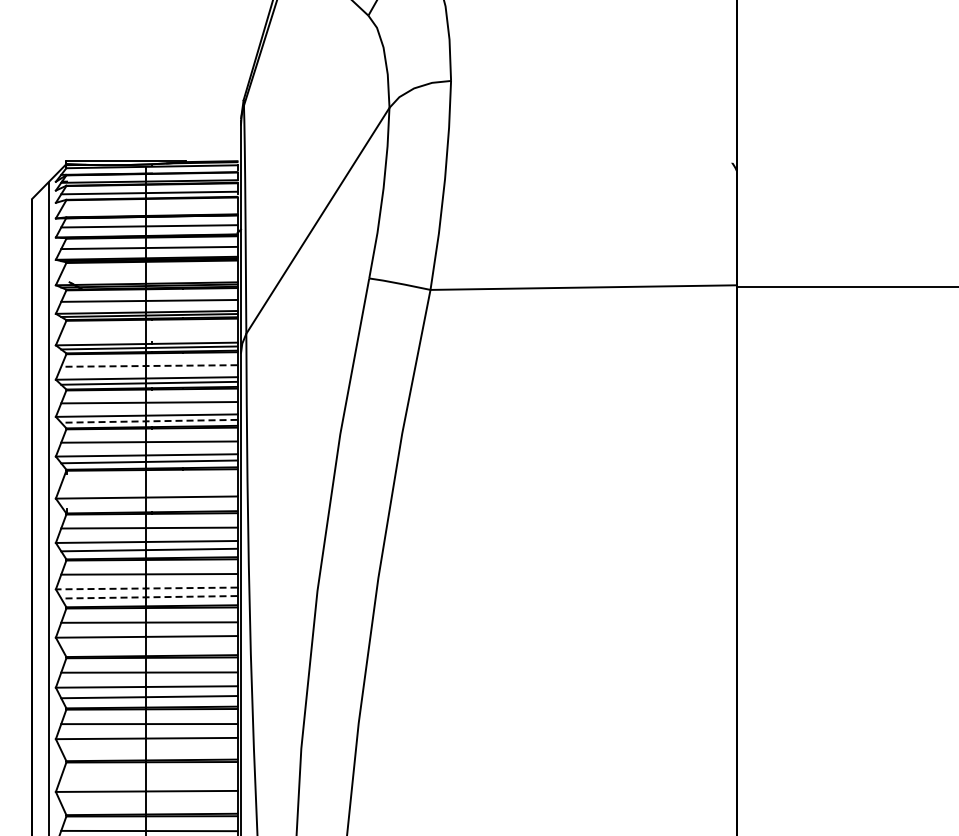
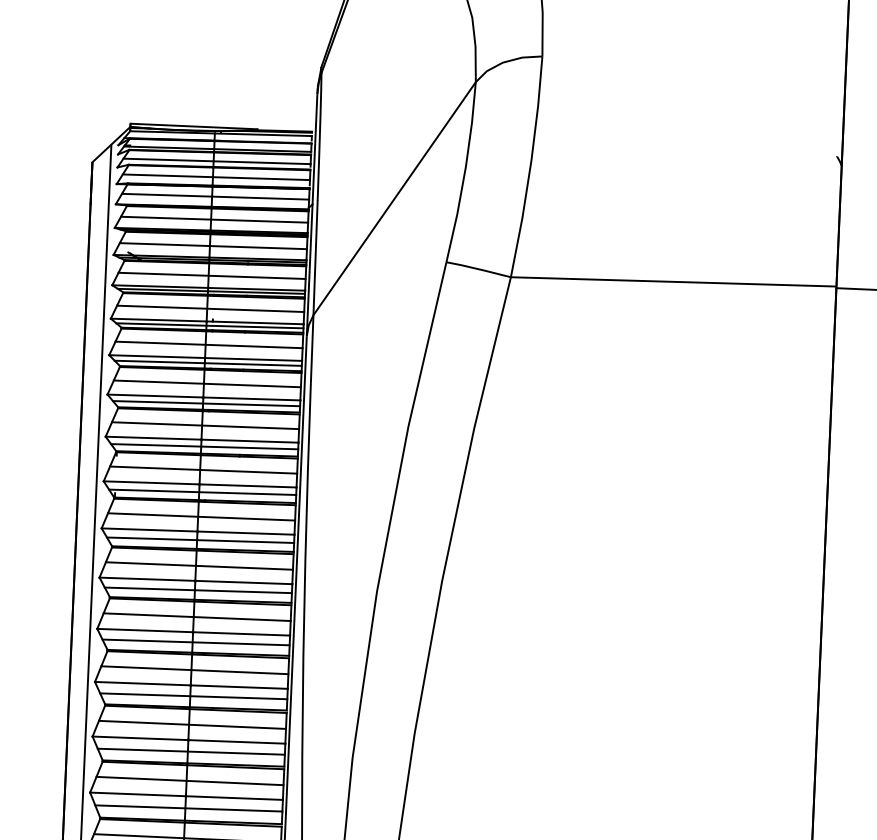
line: (149, 207) -> (216, 176), added
line: (149, 272) -> (213, 245), added
line: (149, 331) -> (210, 308), added
line: (148, 366) -> (208, 345), dashed -> solid
line: (148, 421) -> (205, 403), dashed -> solid
line: (149, 483) -> (203, 469), added
line: (149, 504) -> (202, 491), added
line: (146, 588) -> (195, 580), dashed -> solid
line: (148, 597) -> (197, 590), dashed -> solid
line: (149, 646) -> (196, 642), added
line: (149, 749) -> (191, 751), added
line: (149, 776) -> (190, 780), added
line: (149, 802) -> (188, 808), added

